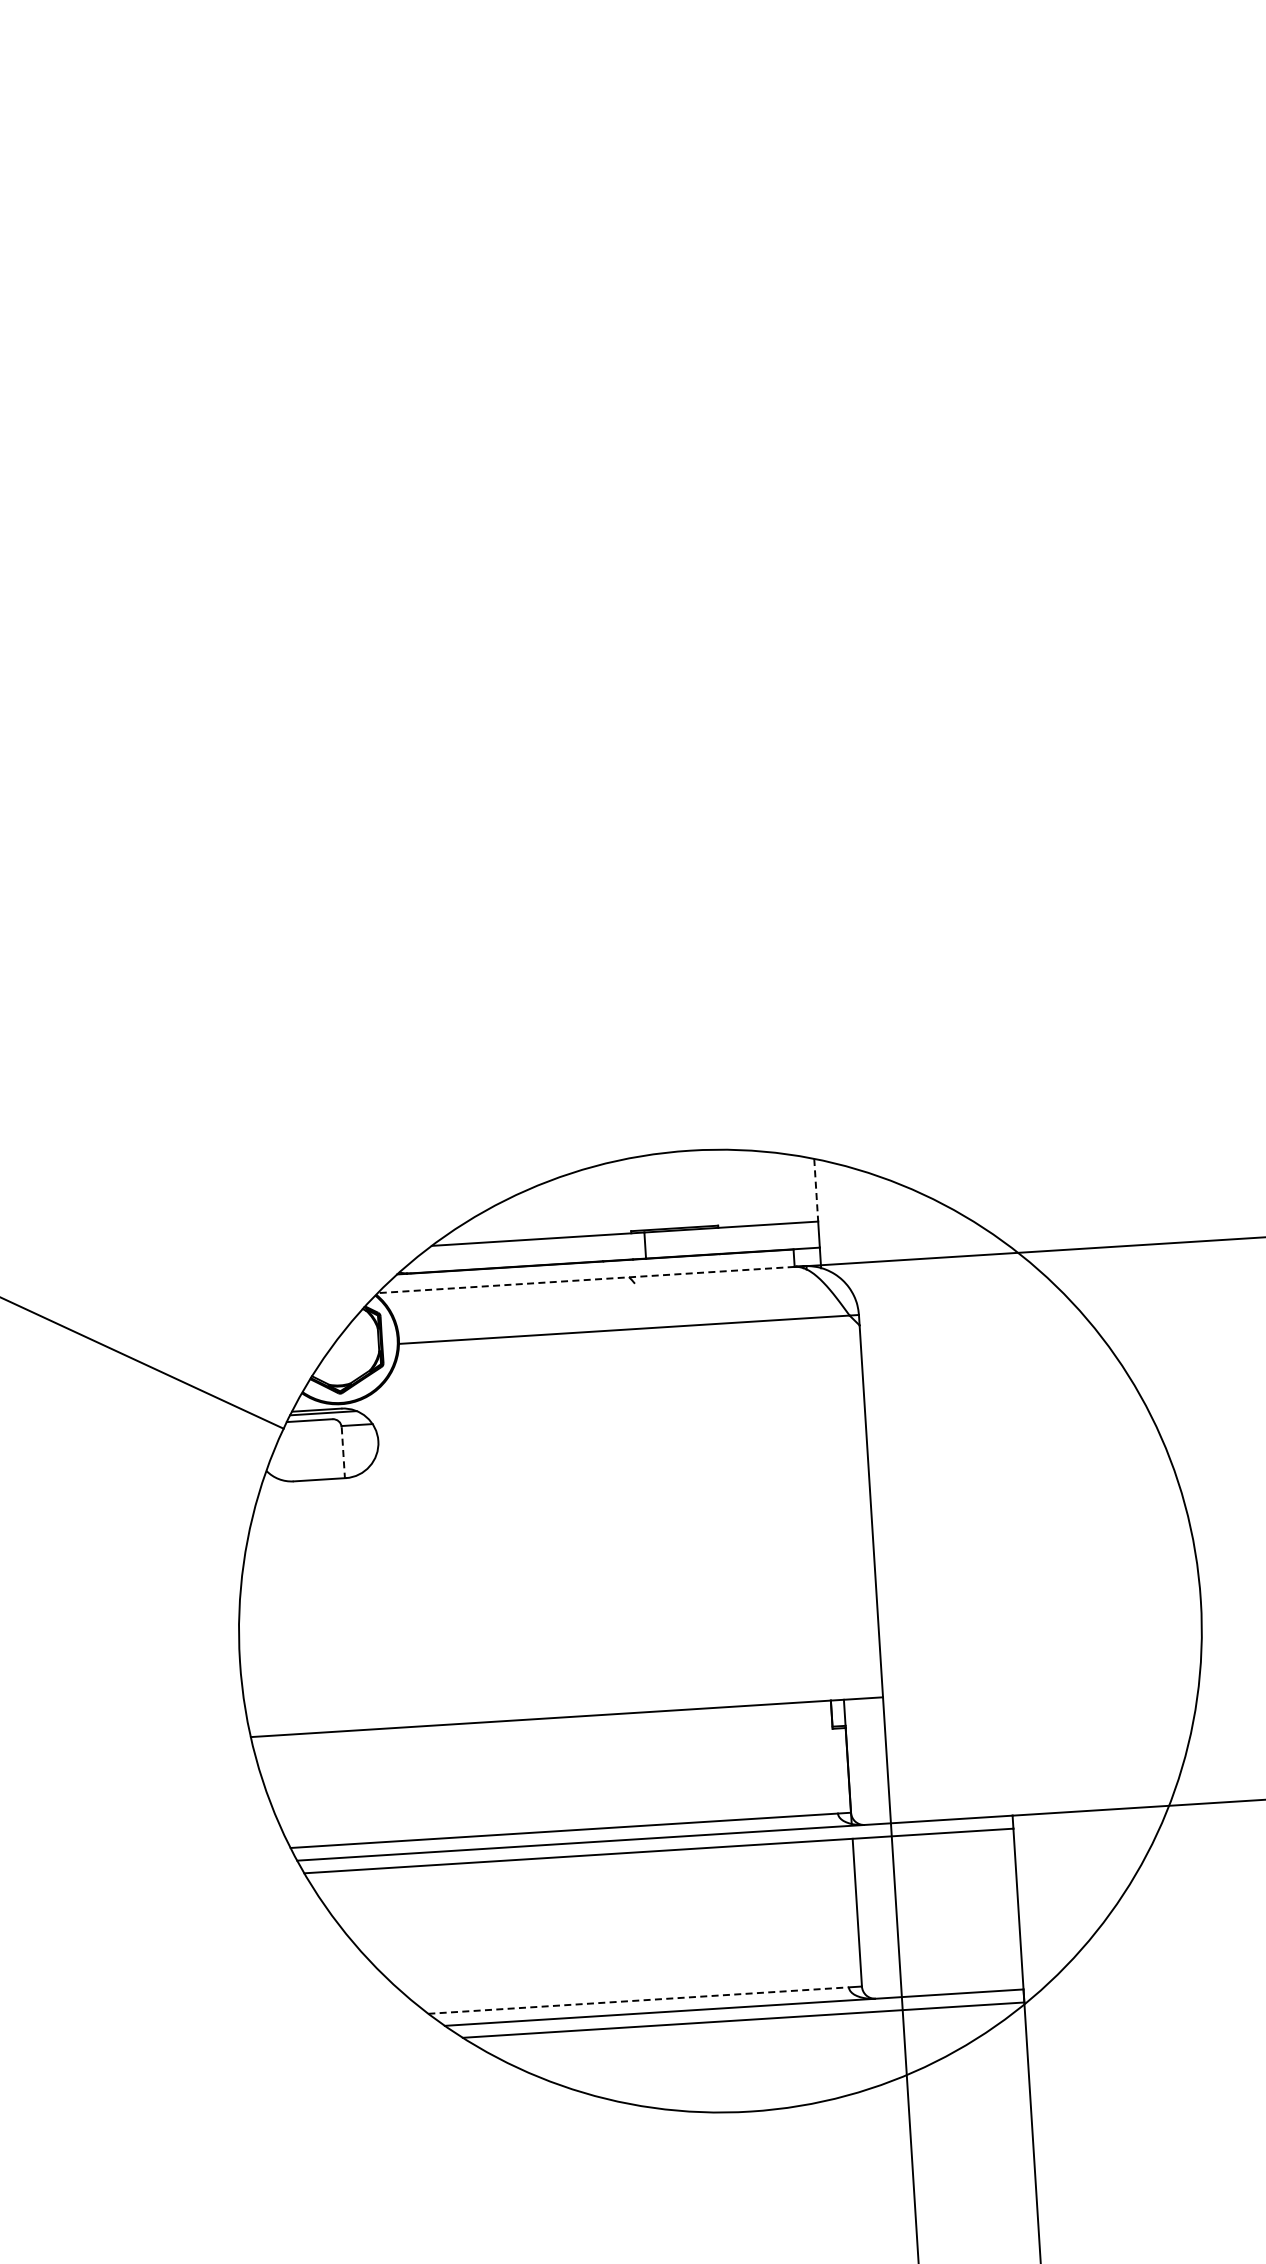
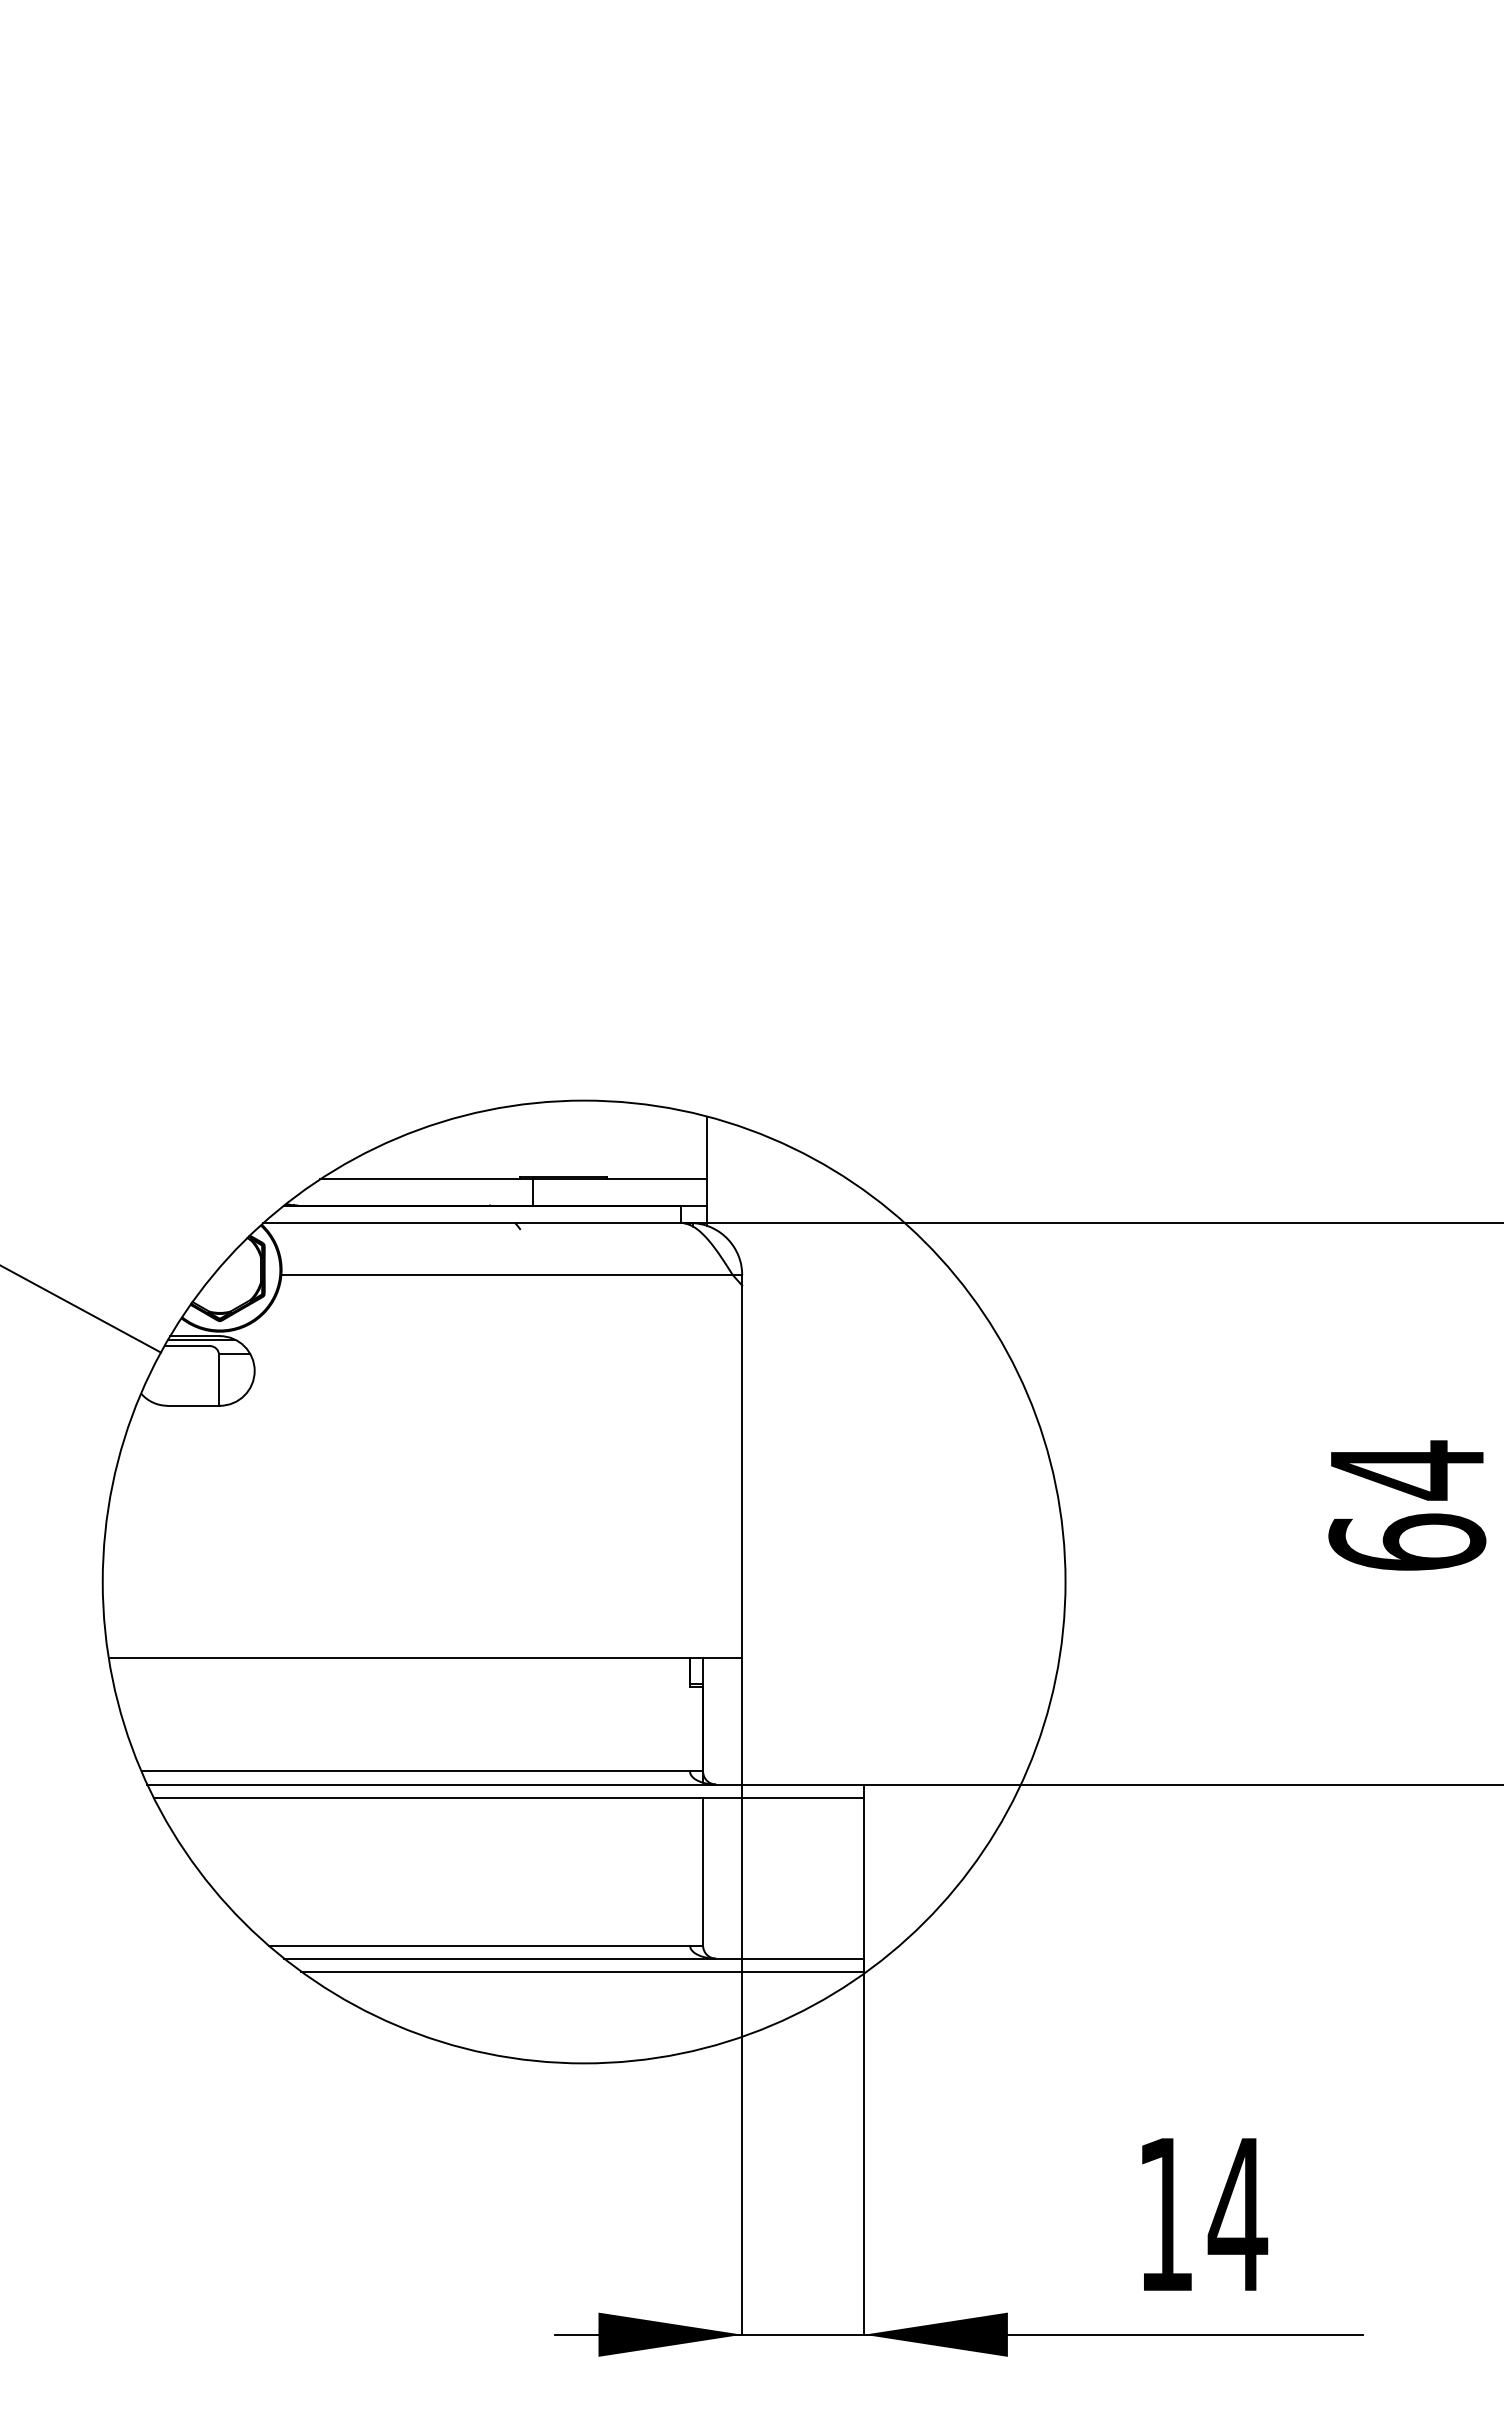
line: (816, 1190) -> (707, 1148), dashed -> solid
line: (586, 1280) -> (472, 1223), dashed -> solid
line: (343, 1452) -> (219, 1380), dashed -> solid
line: (638, 2000) -> (479, 1945), dashed -> solid

